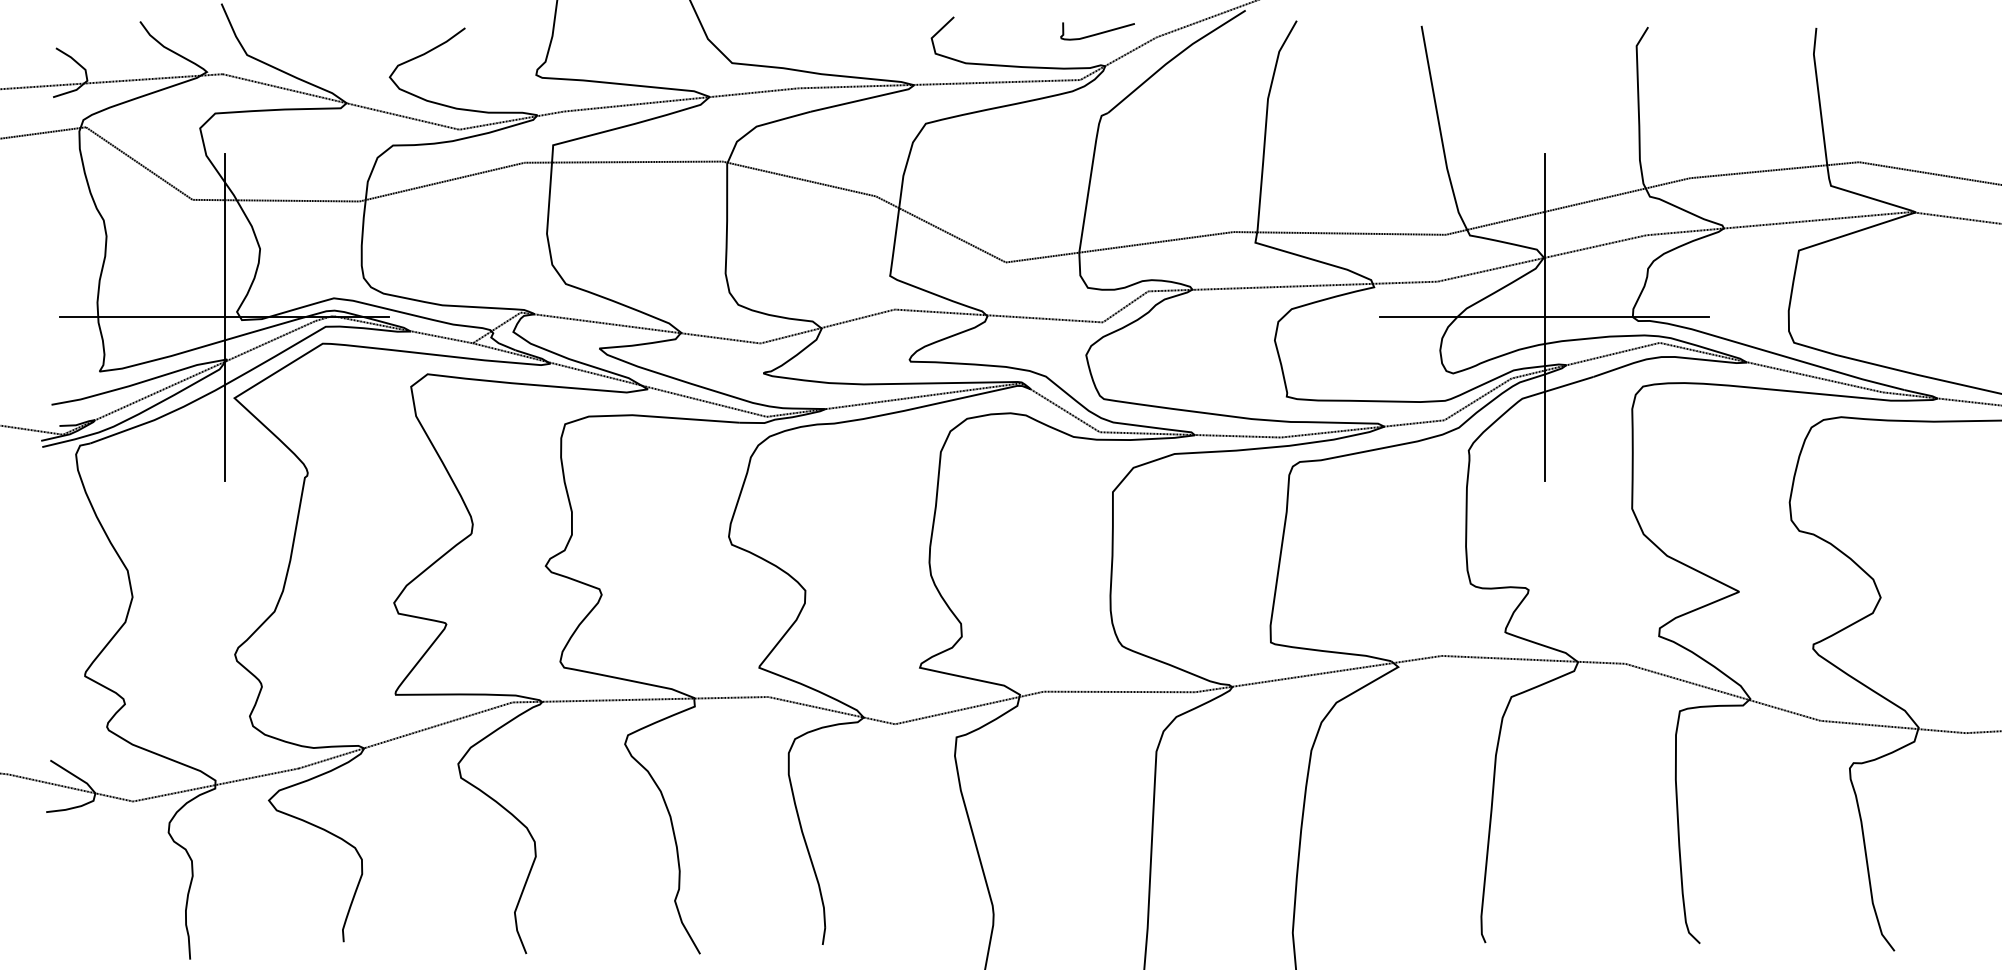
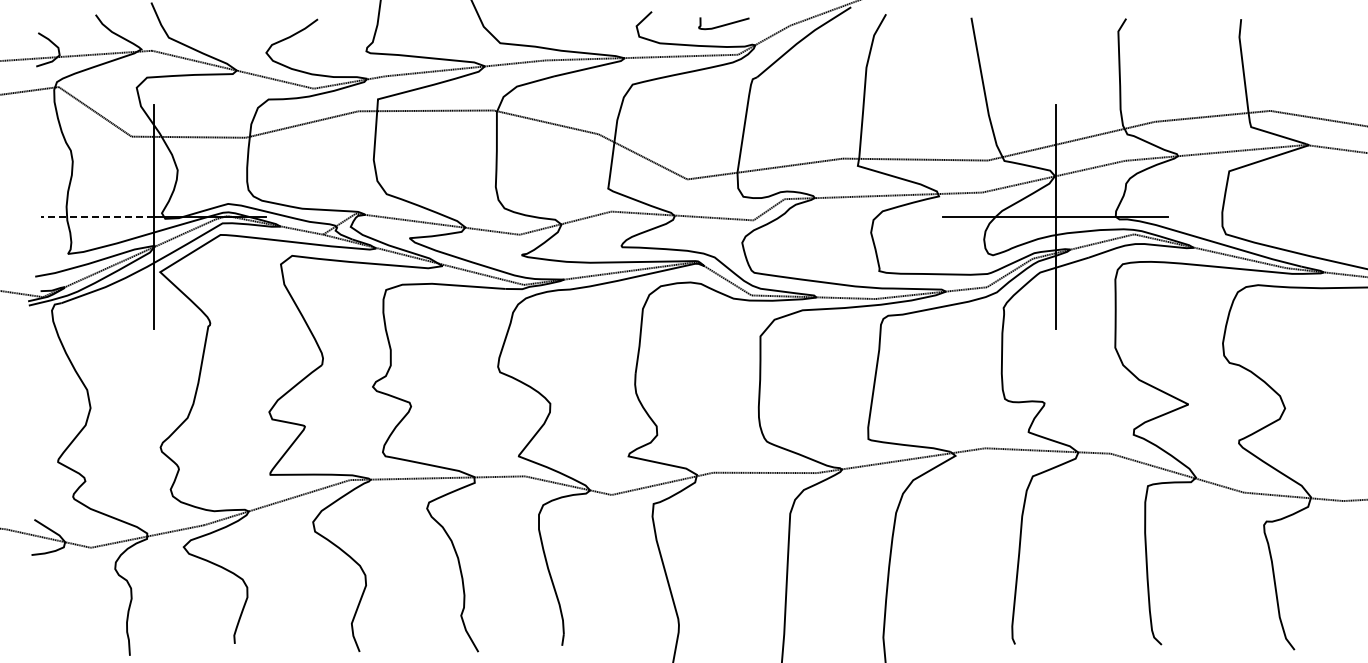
curve: (1096, 32) -> (723, 24), moved
line: (141, 316) -> (96, 216), solid -> dashed

